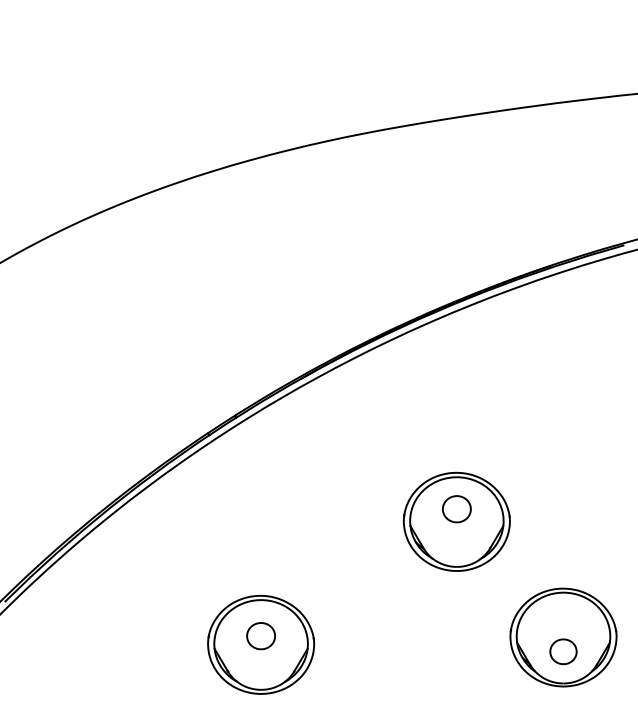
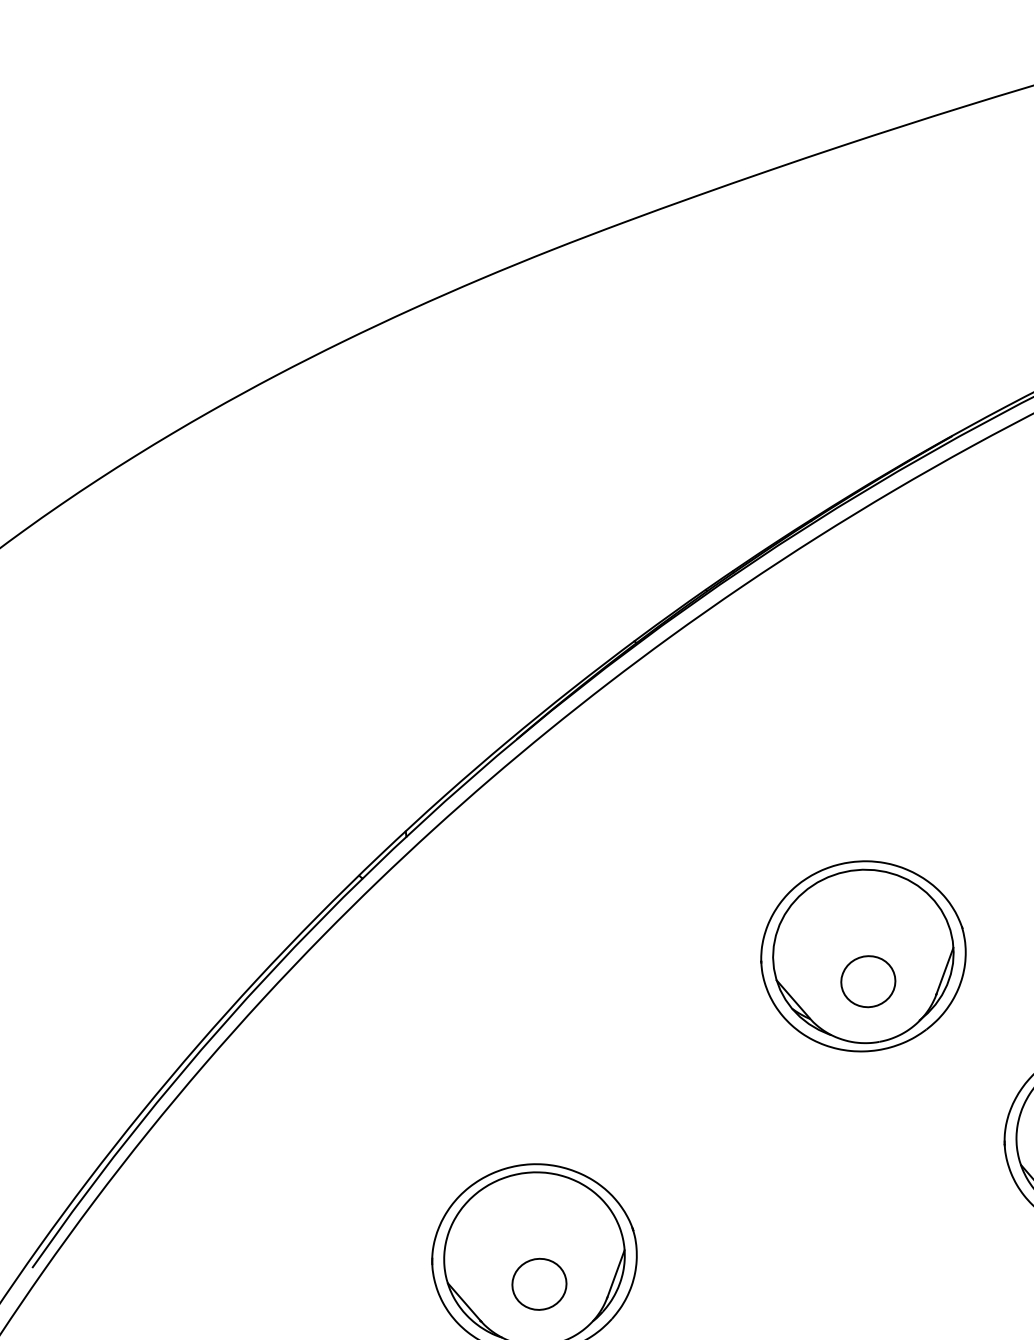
part: (456, 509) -> (867, 982), moved
part: (260, 636) -> (538, 1285), moved

